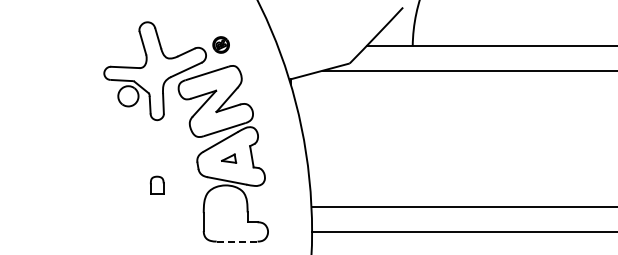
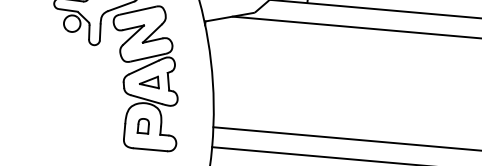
part: (228, 158) -> (149, 81), size x1.67
part: (157, 184) -> (143, 125), moved
line: (237, 241) -> (150, 149), dashed -> solid

